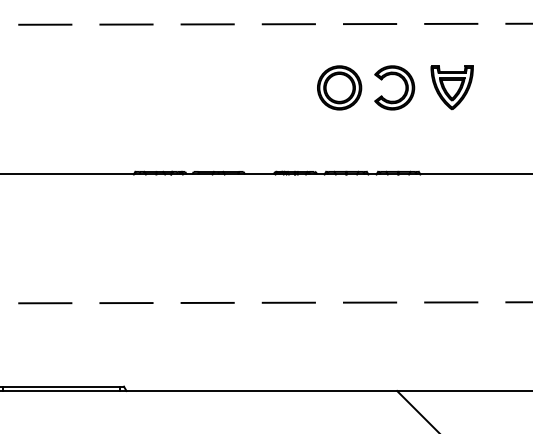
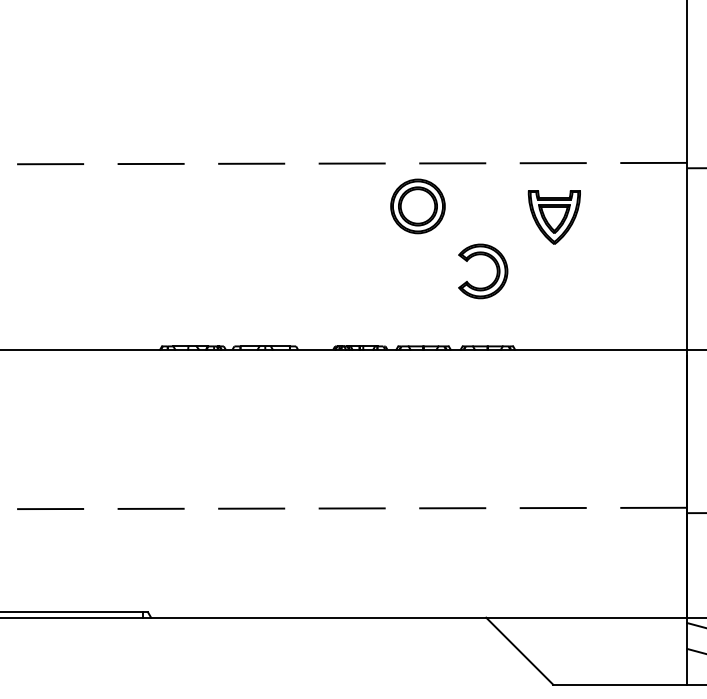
part: (339, 87) -> (417, 206), moved
part: (405, 87) -> (496, 271), moved
part: (451, 87) -> (553, 217), moved

